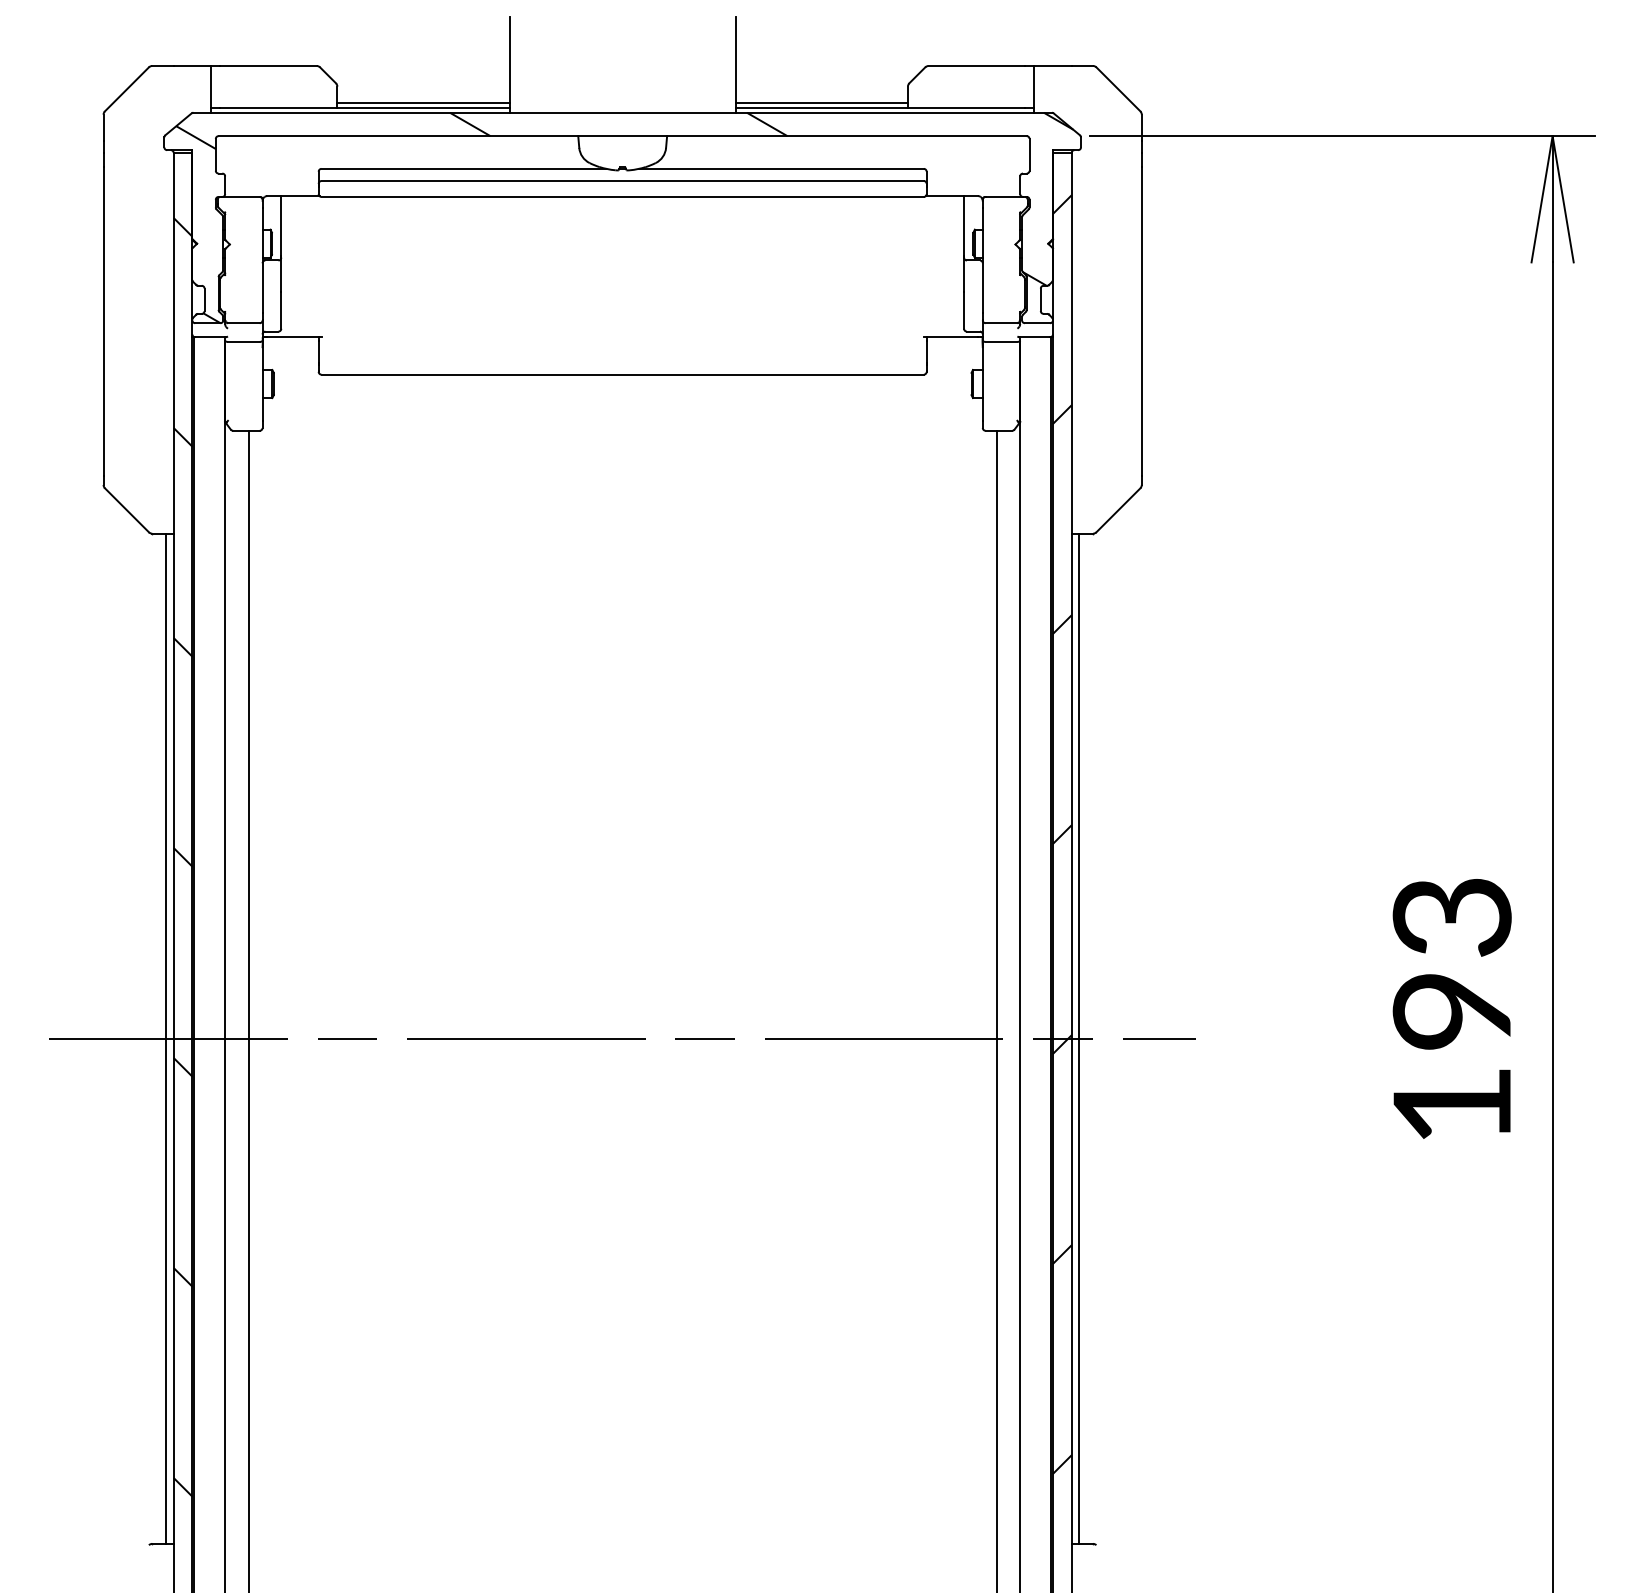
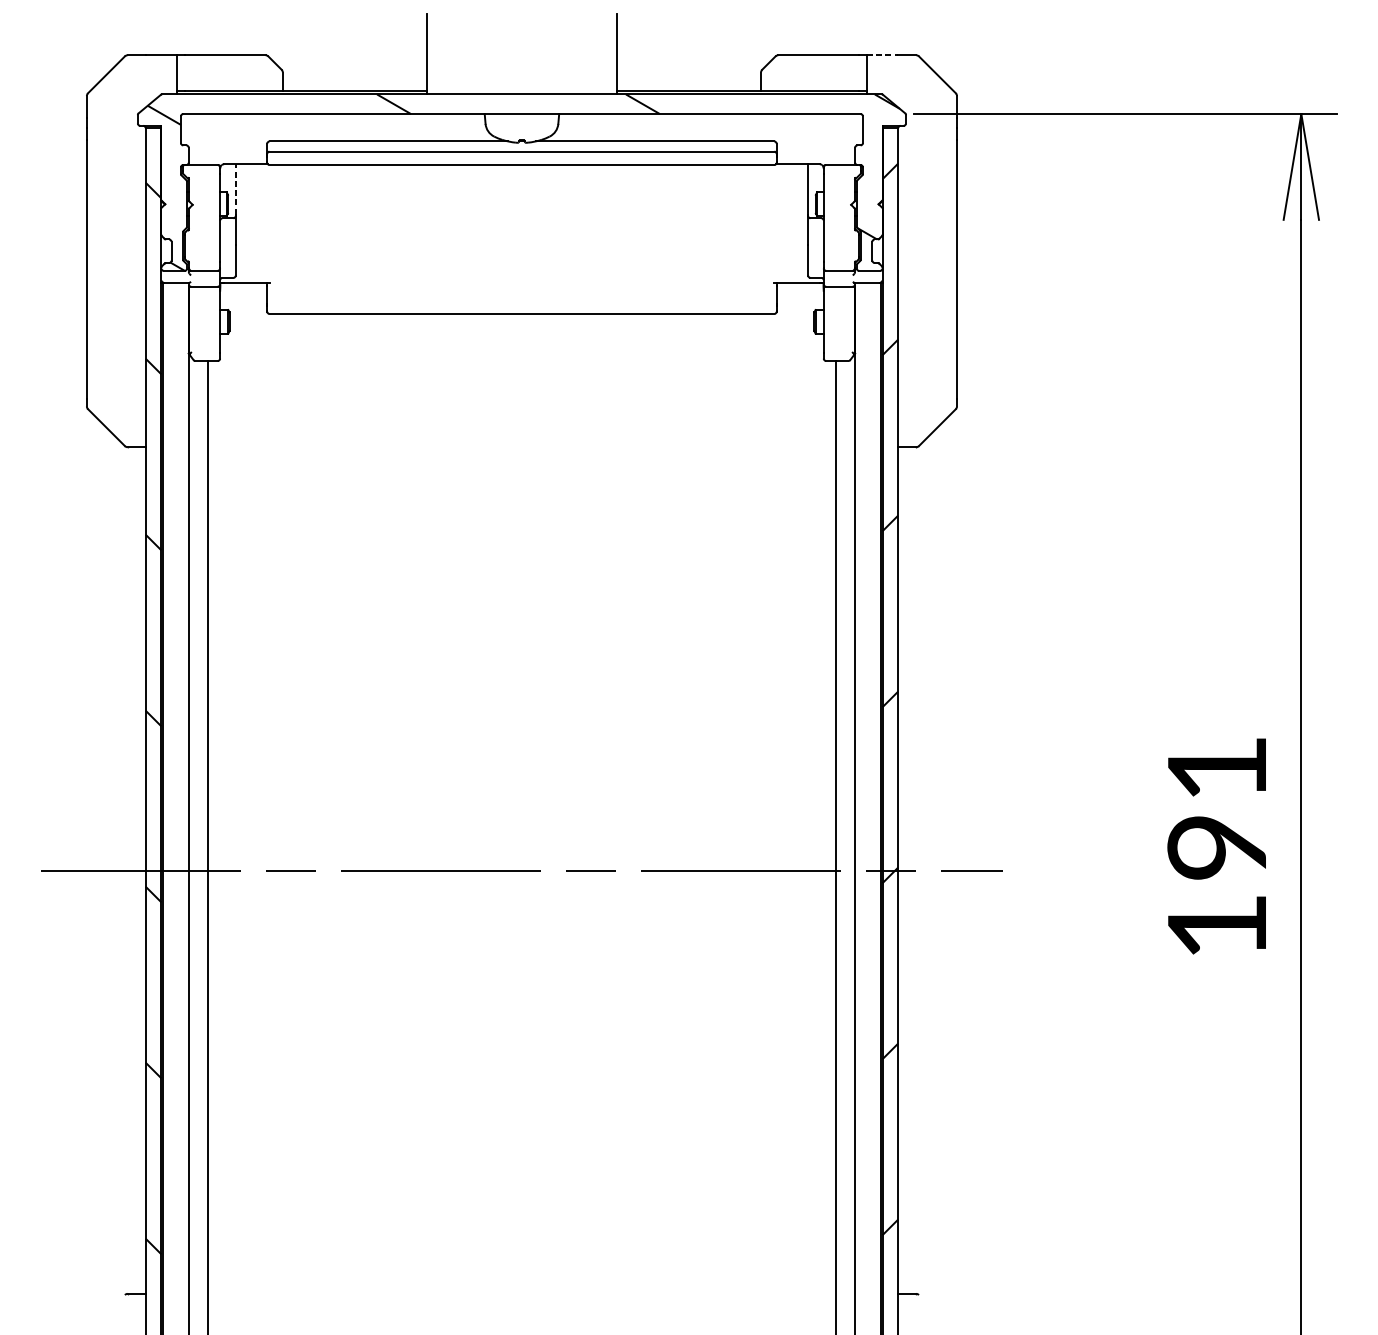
line: (1052, 66) -> (882, 55), solid -> dashed
line: (423, 103) -> (355, 86), removed
line: (821, 103) -> (688, 86), removed
line: (281, 226) -> (236, 189), solid -> dashed
text: (1451, 917) -> (1216, 768), 193 -> 191
line: (166, 1038) -> (139, 870), removed
line: (1079, 1038) -> (904, 870), removed

